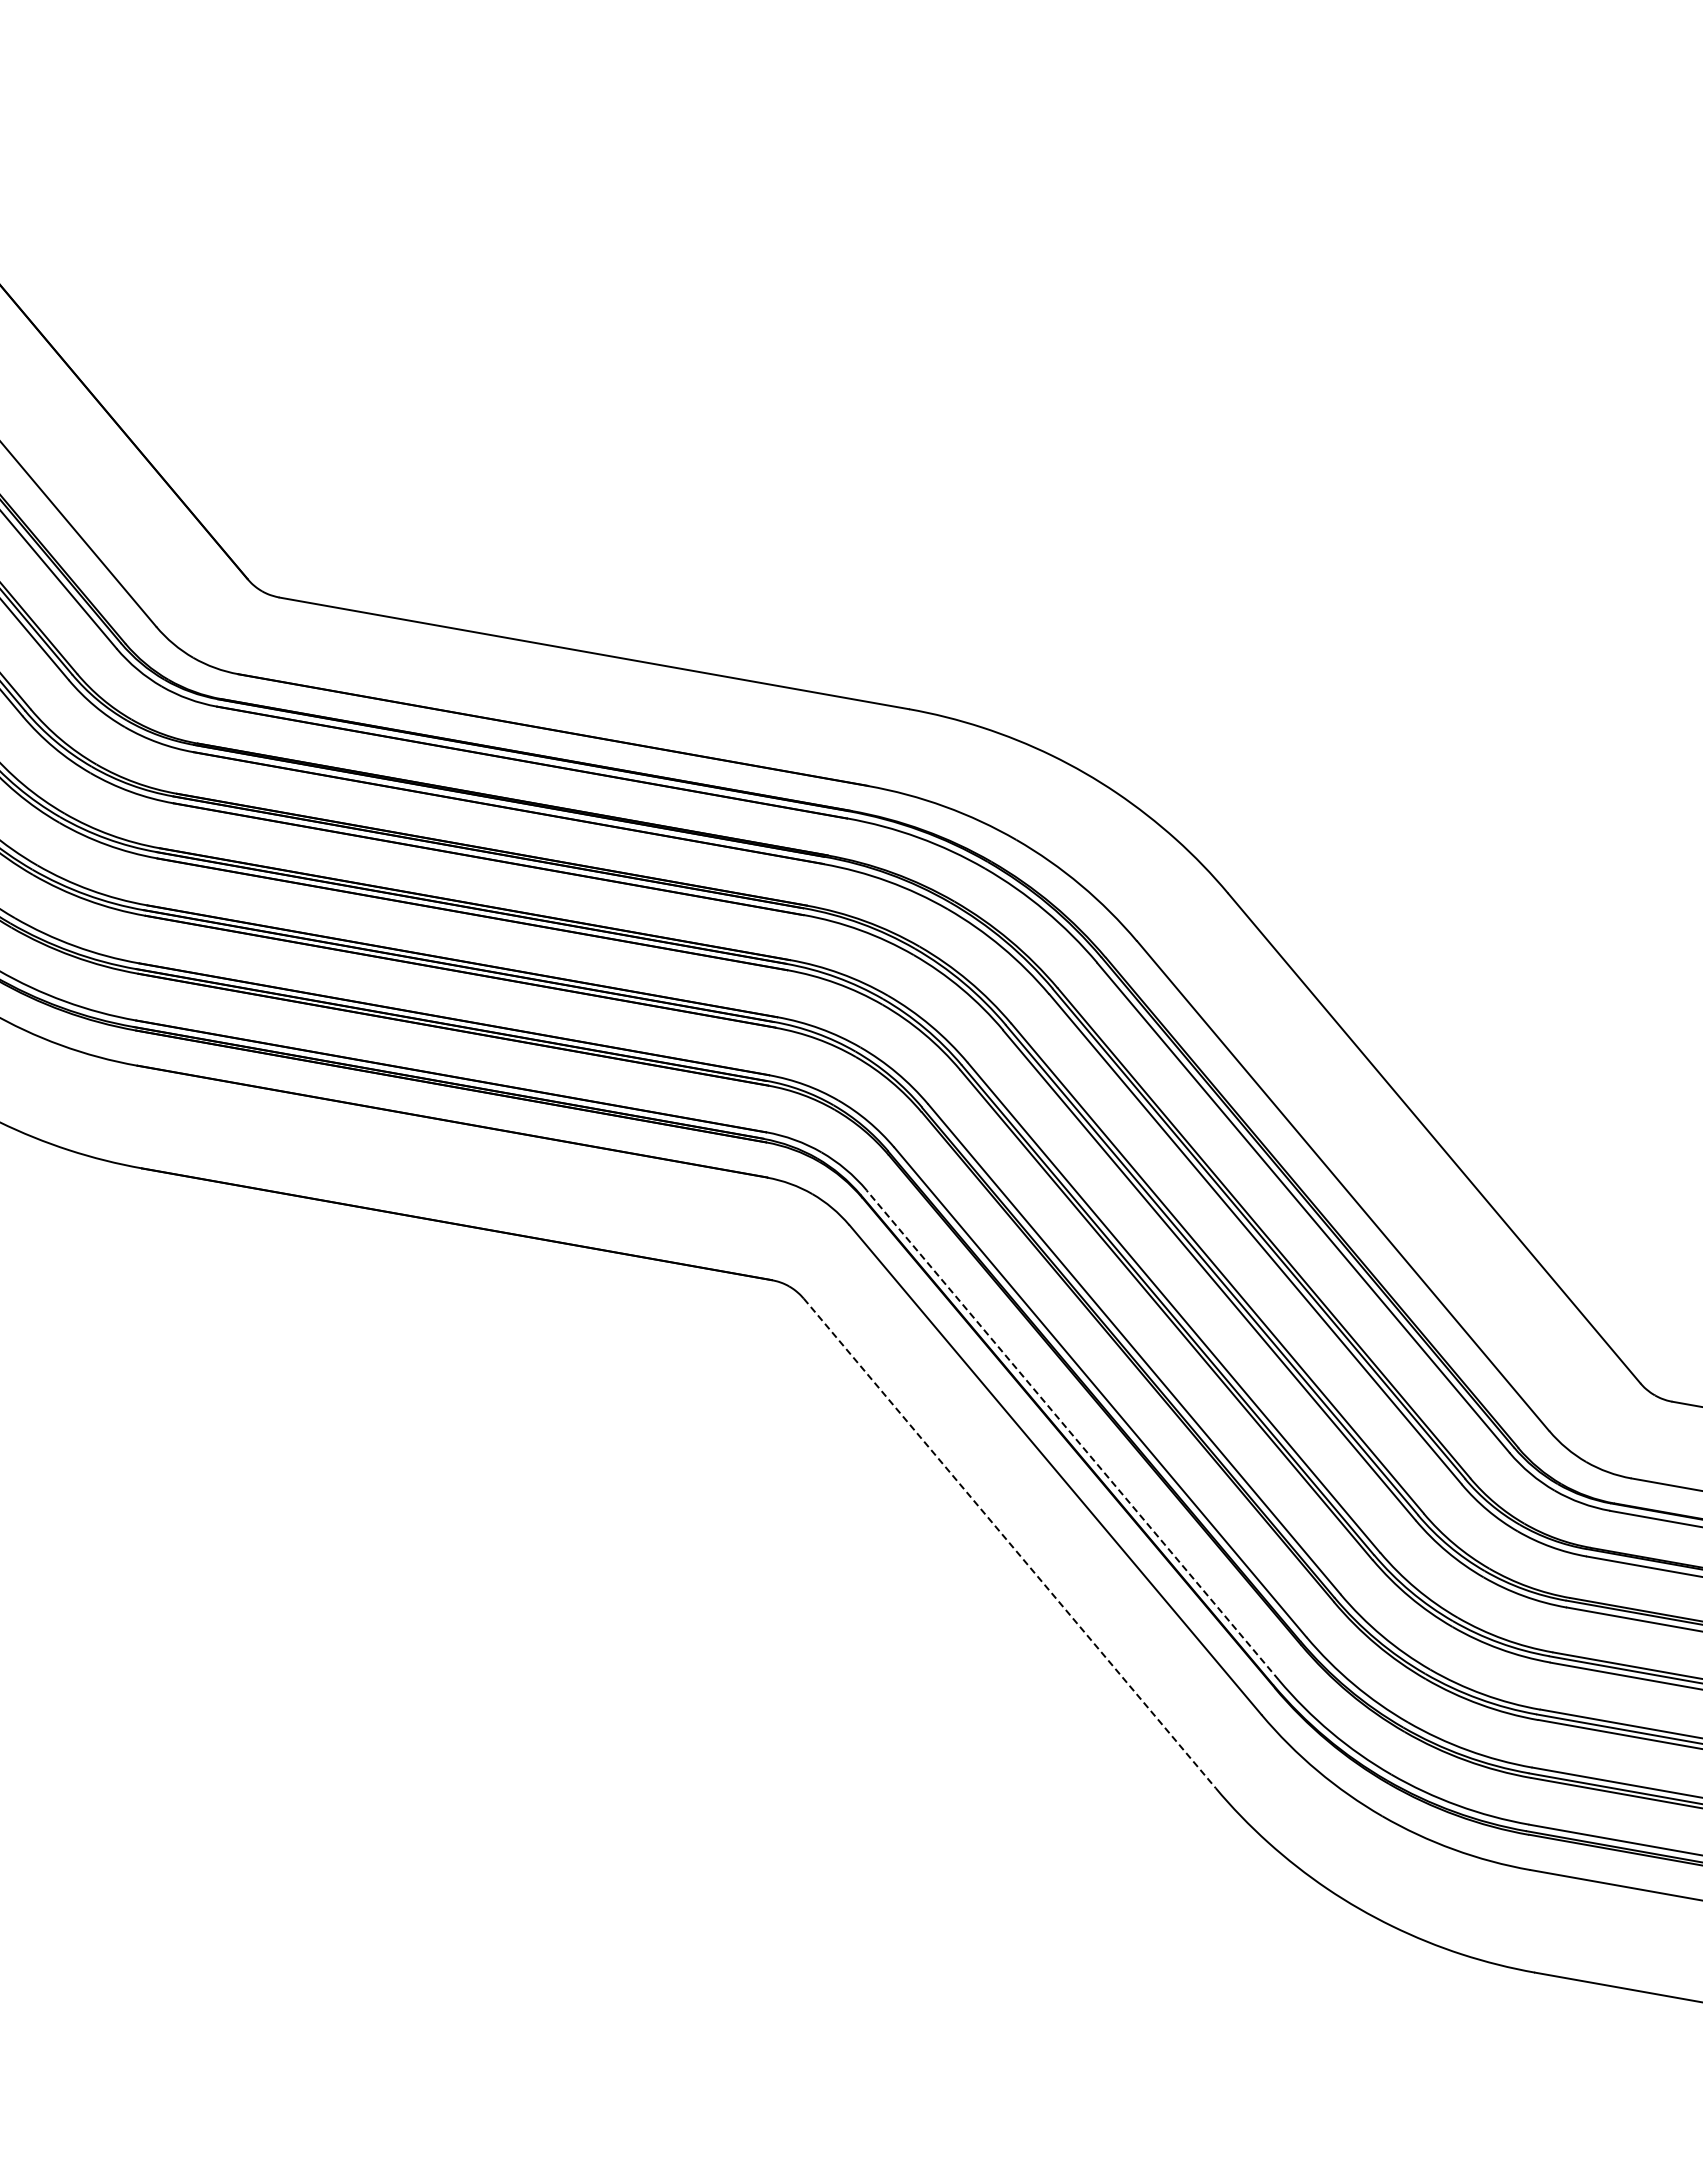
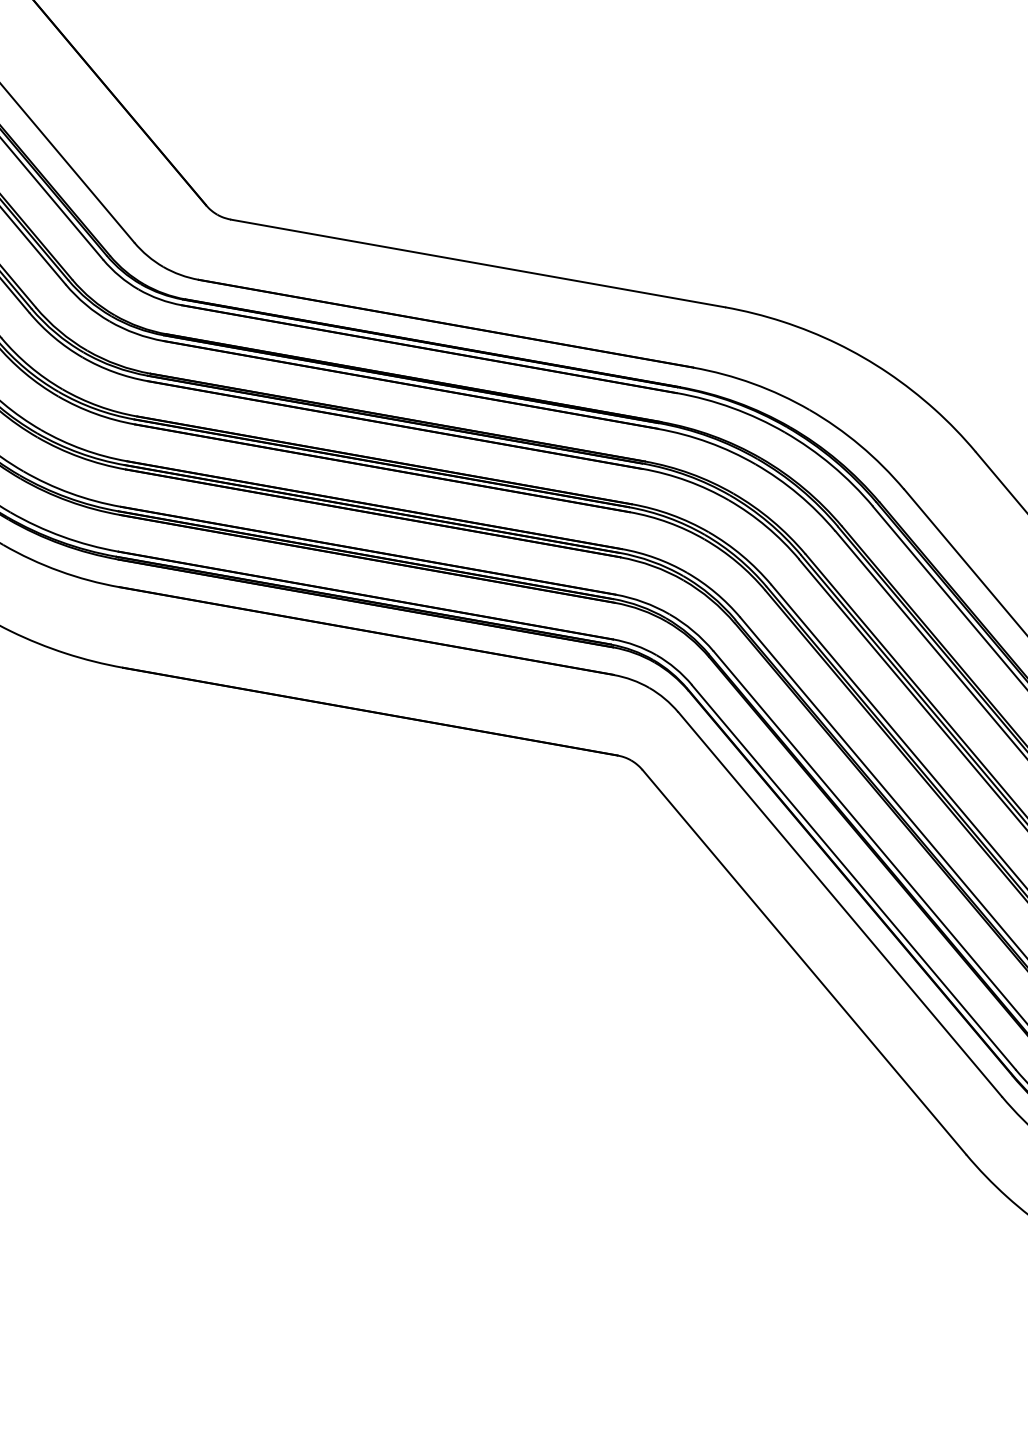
line: (1072, 1434) -> (853, 876), dashed -> solid
line: (1009, 1543) -> (804, 962), dashed -> solid

